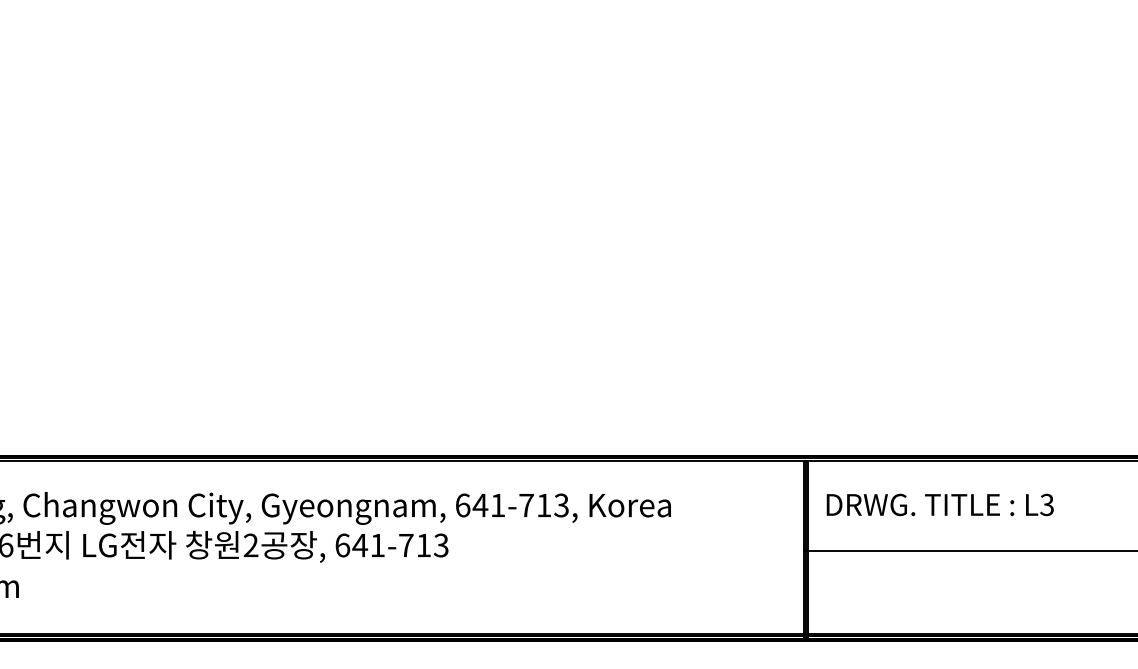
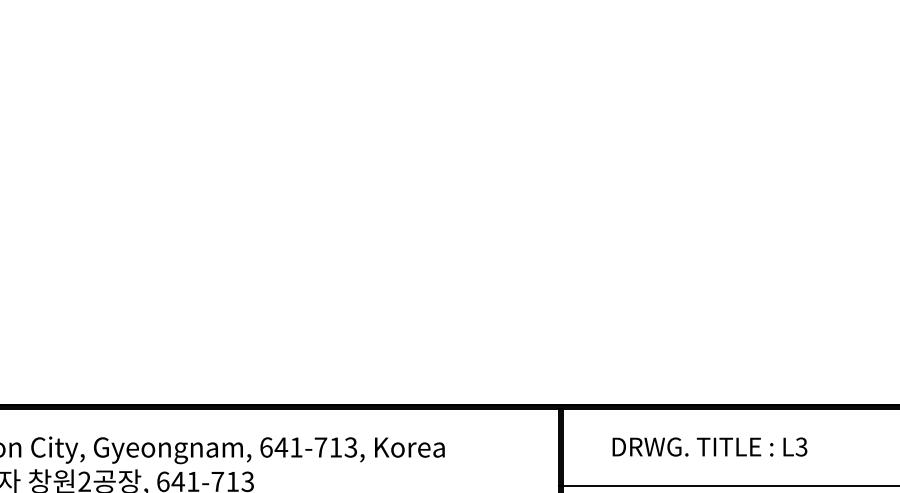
text: (939, 504) -> (709, 446), moved

